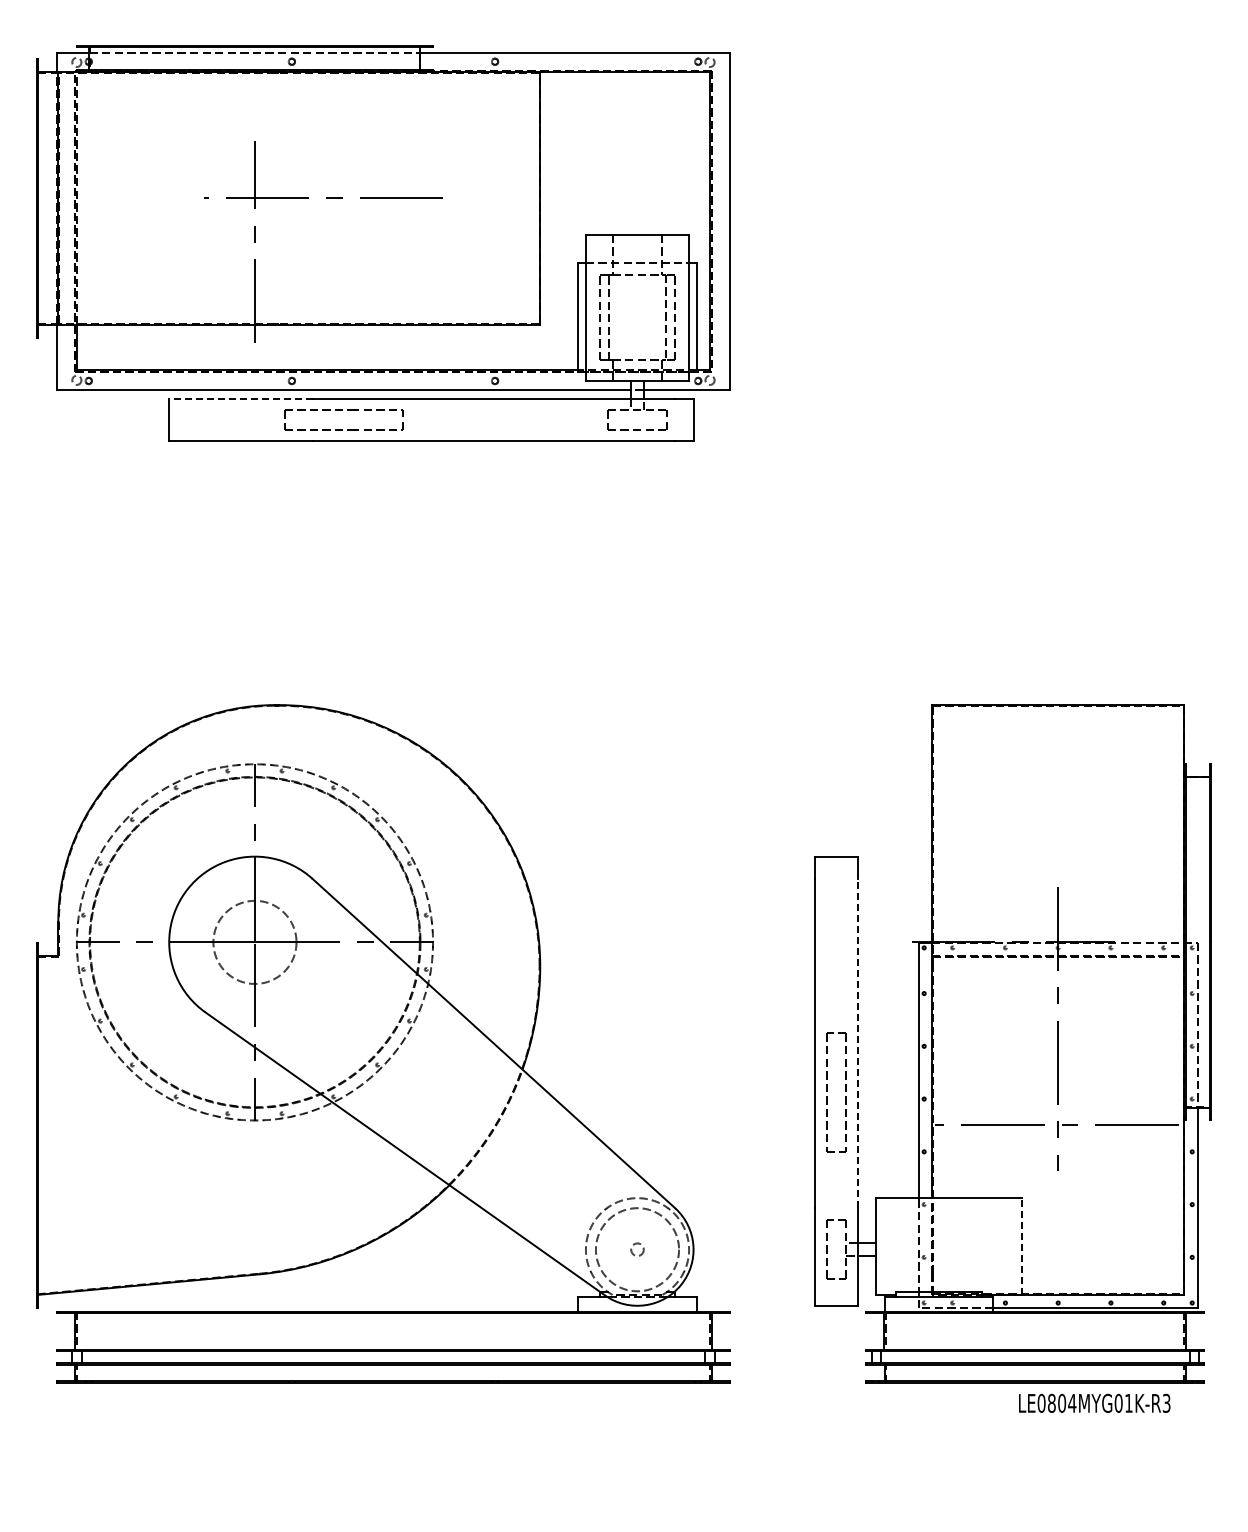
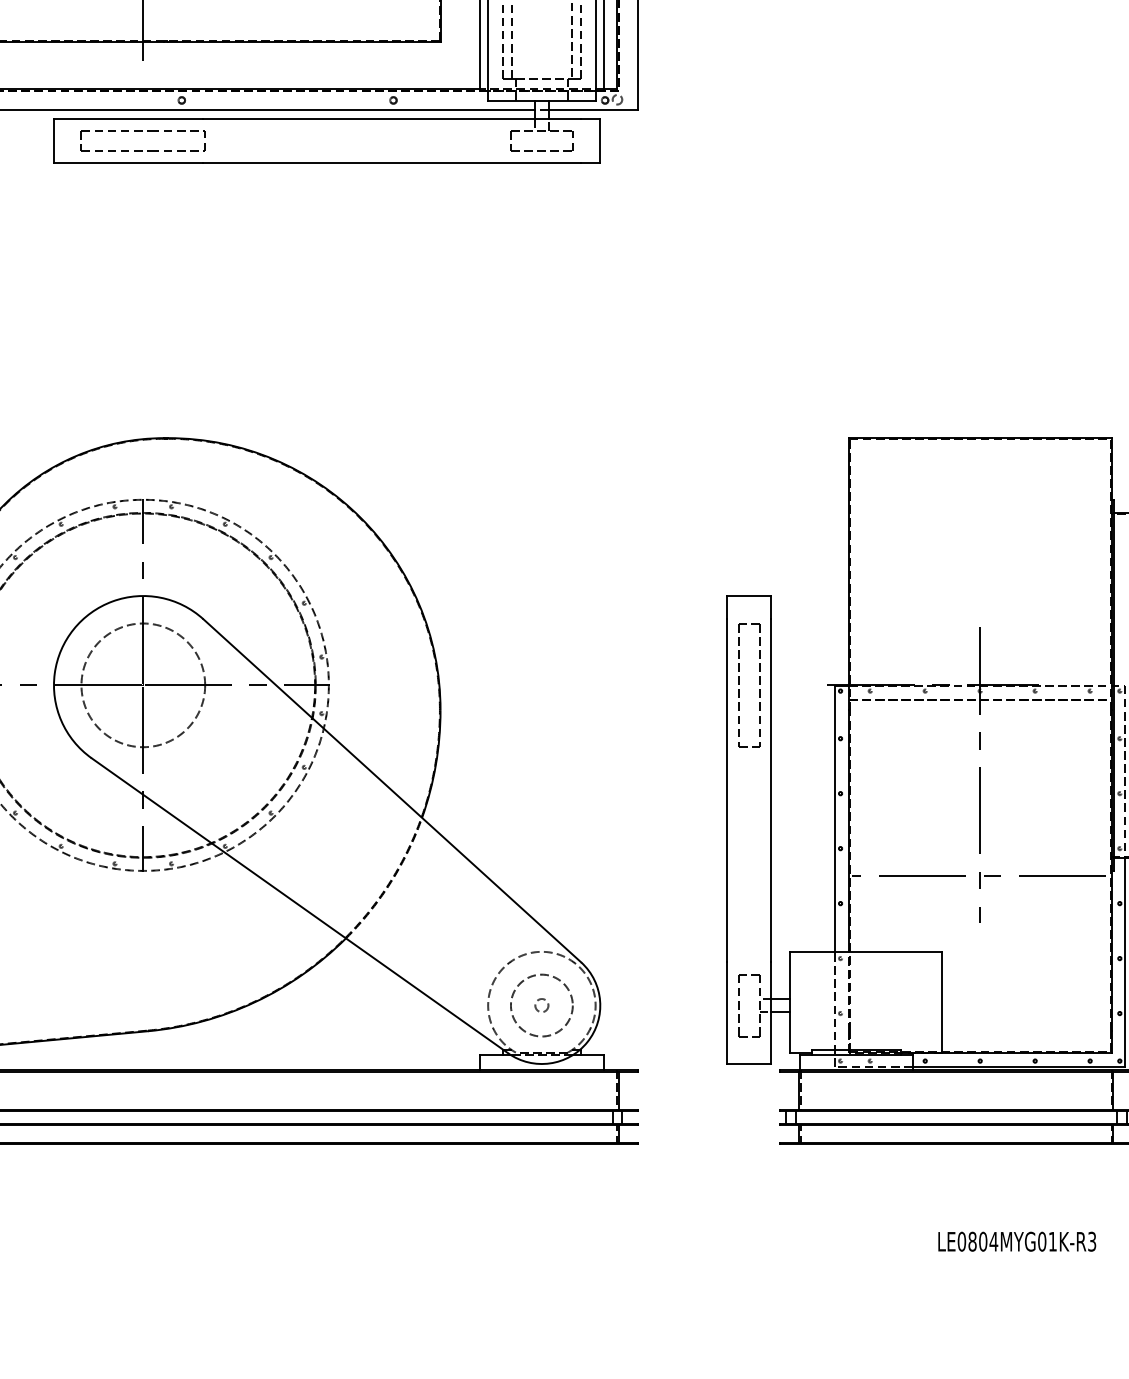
line: (240, 398) -> (128, 118), dashed -> solid
part: (342, 410) -> (141, 131), moved
circle: (254, 942) -> (142, 685), size x1.43
line: (857, 1043) -> (771, 790), dashed -> solid
part: (827, 1091) -> (739, 684), moved
line: (1021, 1246) -> (941, 1002), dashed -> solid
circle: (637, 1249) -> (541, 1005), size x0.71
text: (1094, 1402) -> (1016, 1240), moved

